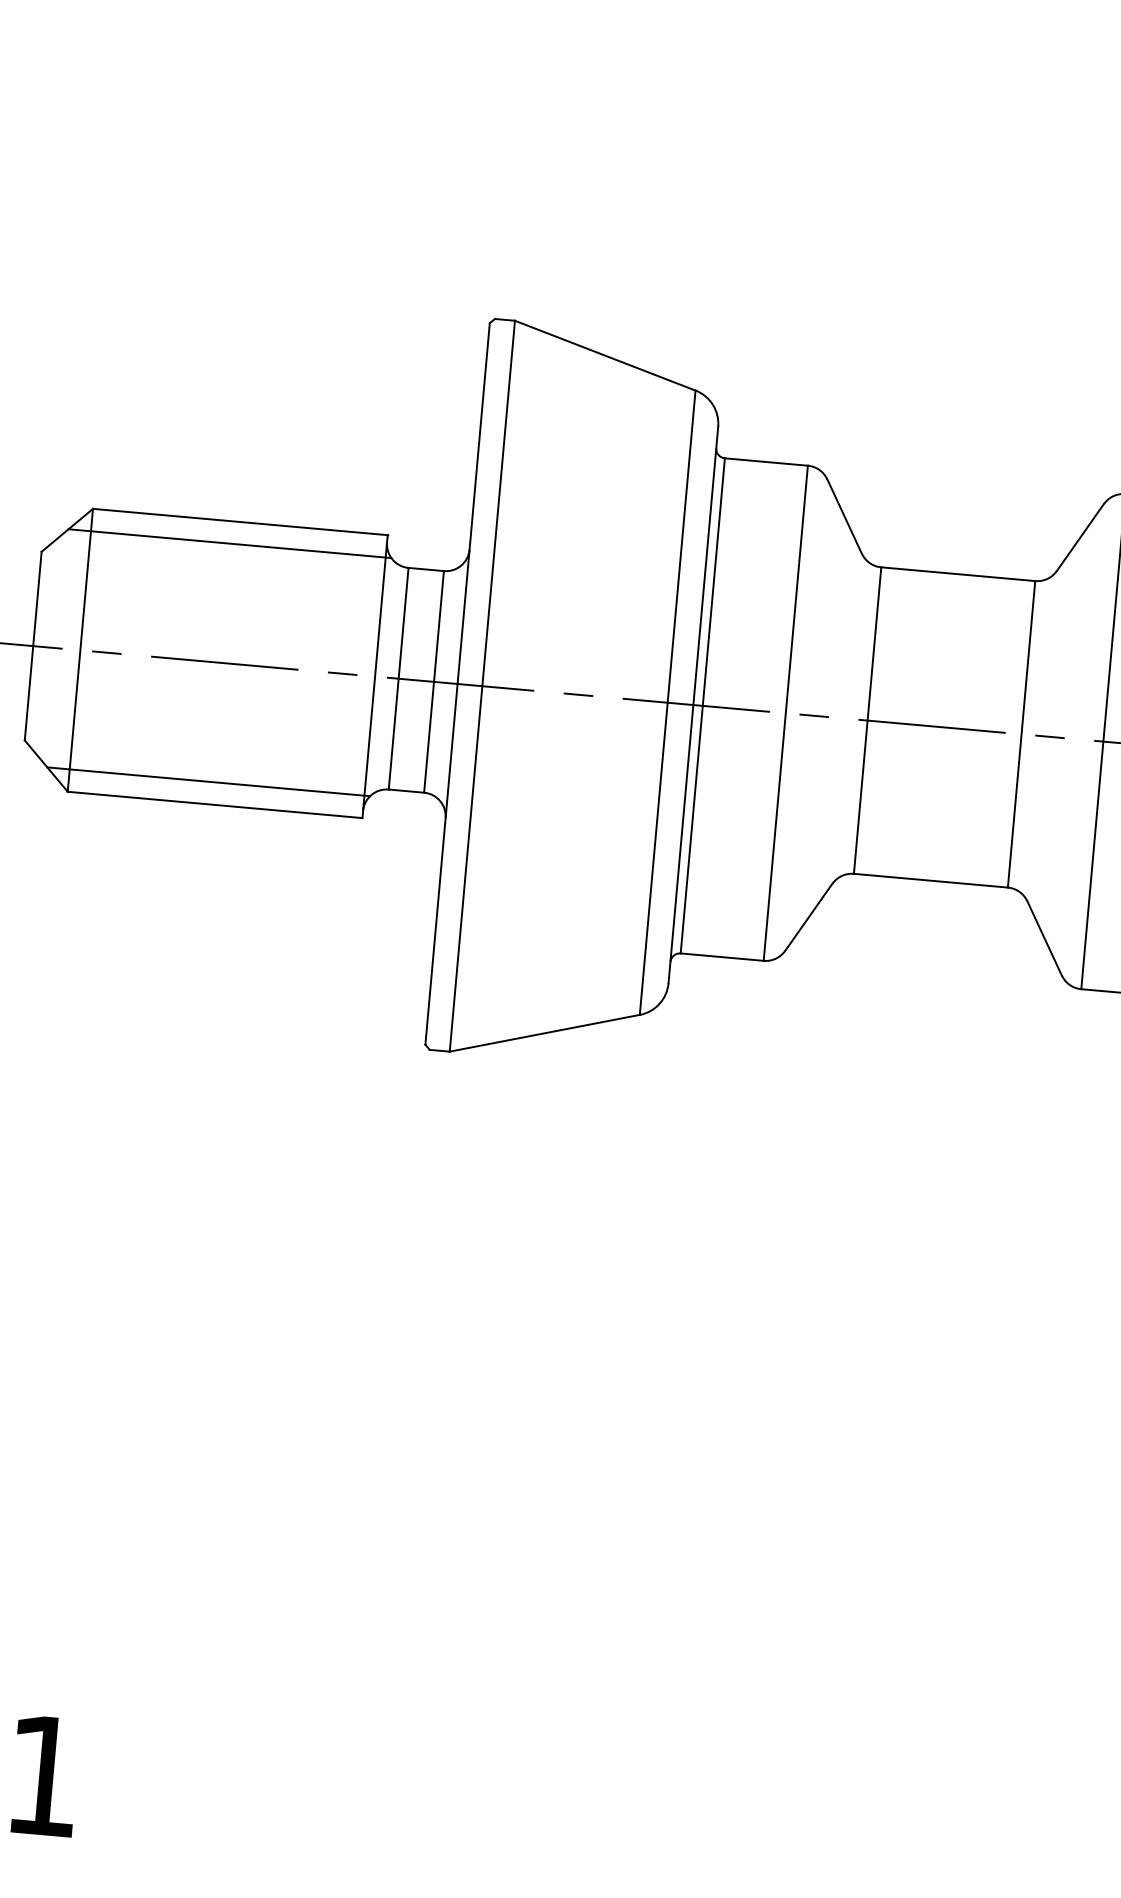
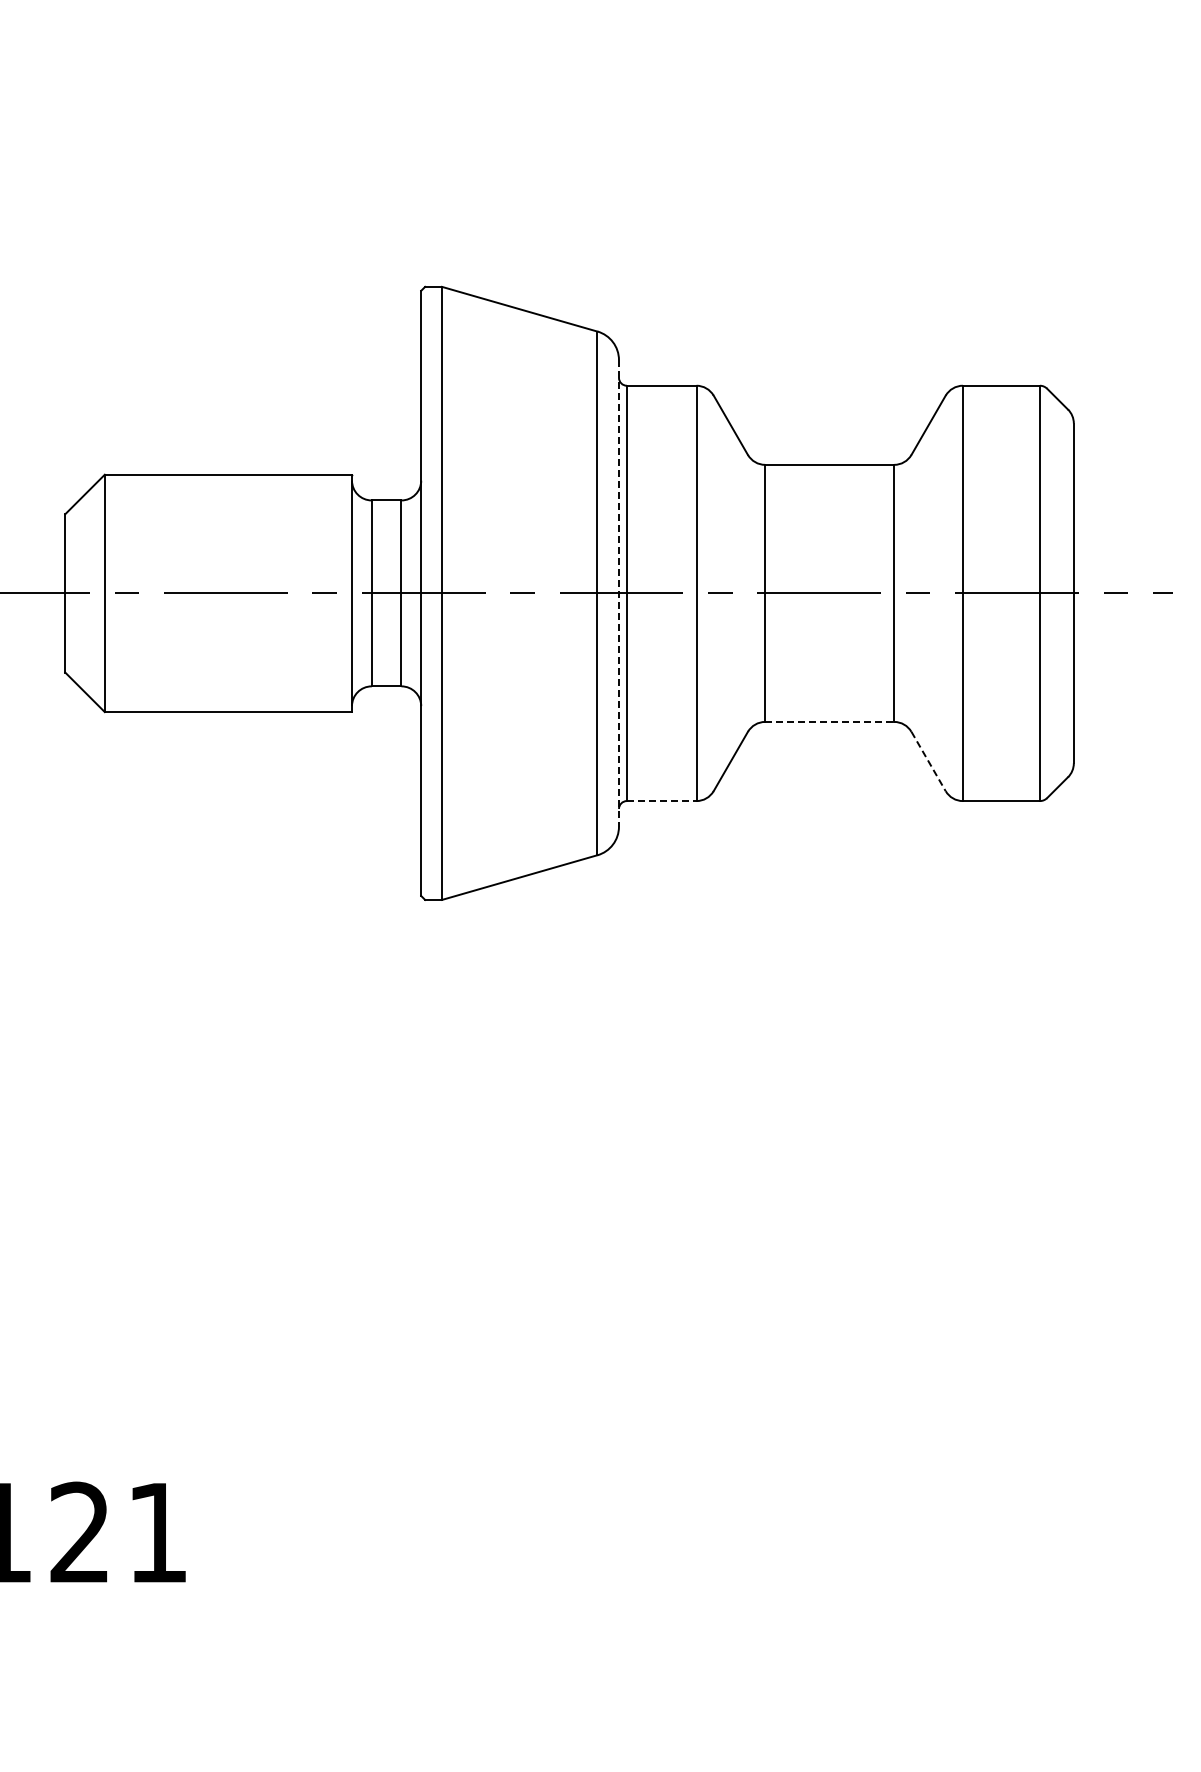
line: (230, 543) -> (221, 493), removed
line: (692, 705) -> (618, 593), solid -> dashed
line: (208, 782) -> (221, 693), removed
line: (930, 880) -> (829, 721), solid -> dashed
line: (1044, 938) -> (928, 761), solid -> dashed
line: (721, 957) -> (661, 801), solid -> dashed

